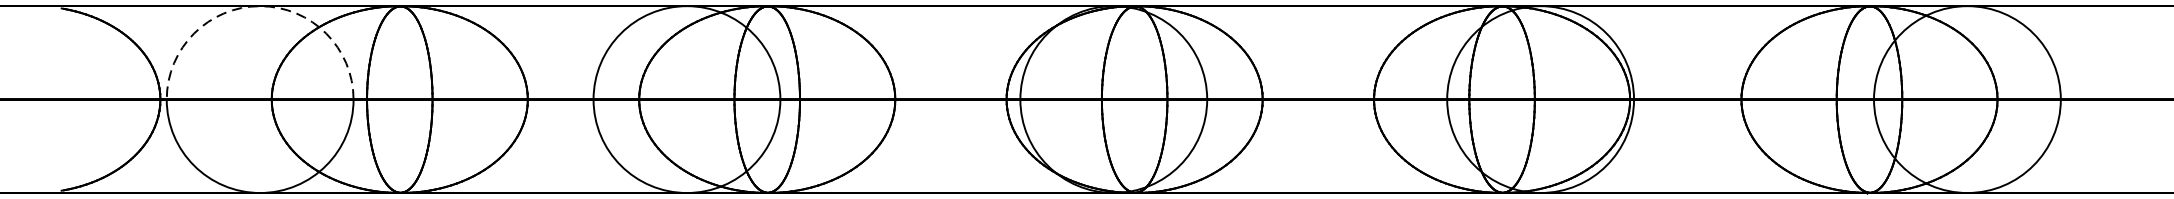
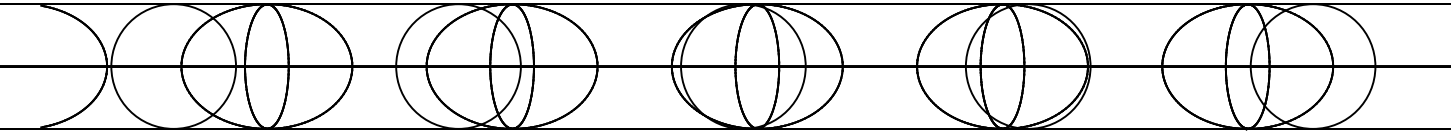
arc: (259, 6) -> (173, 4), dashed -> solid

